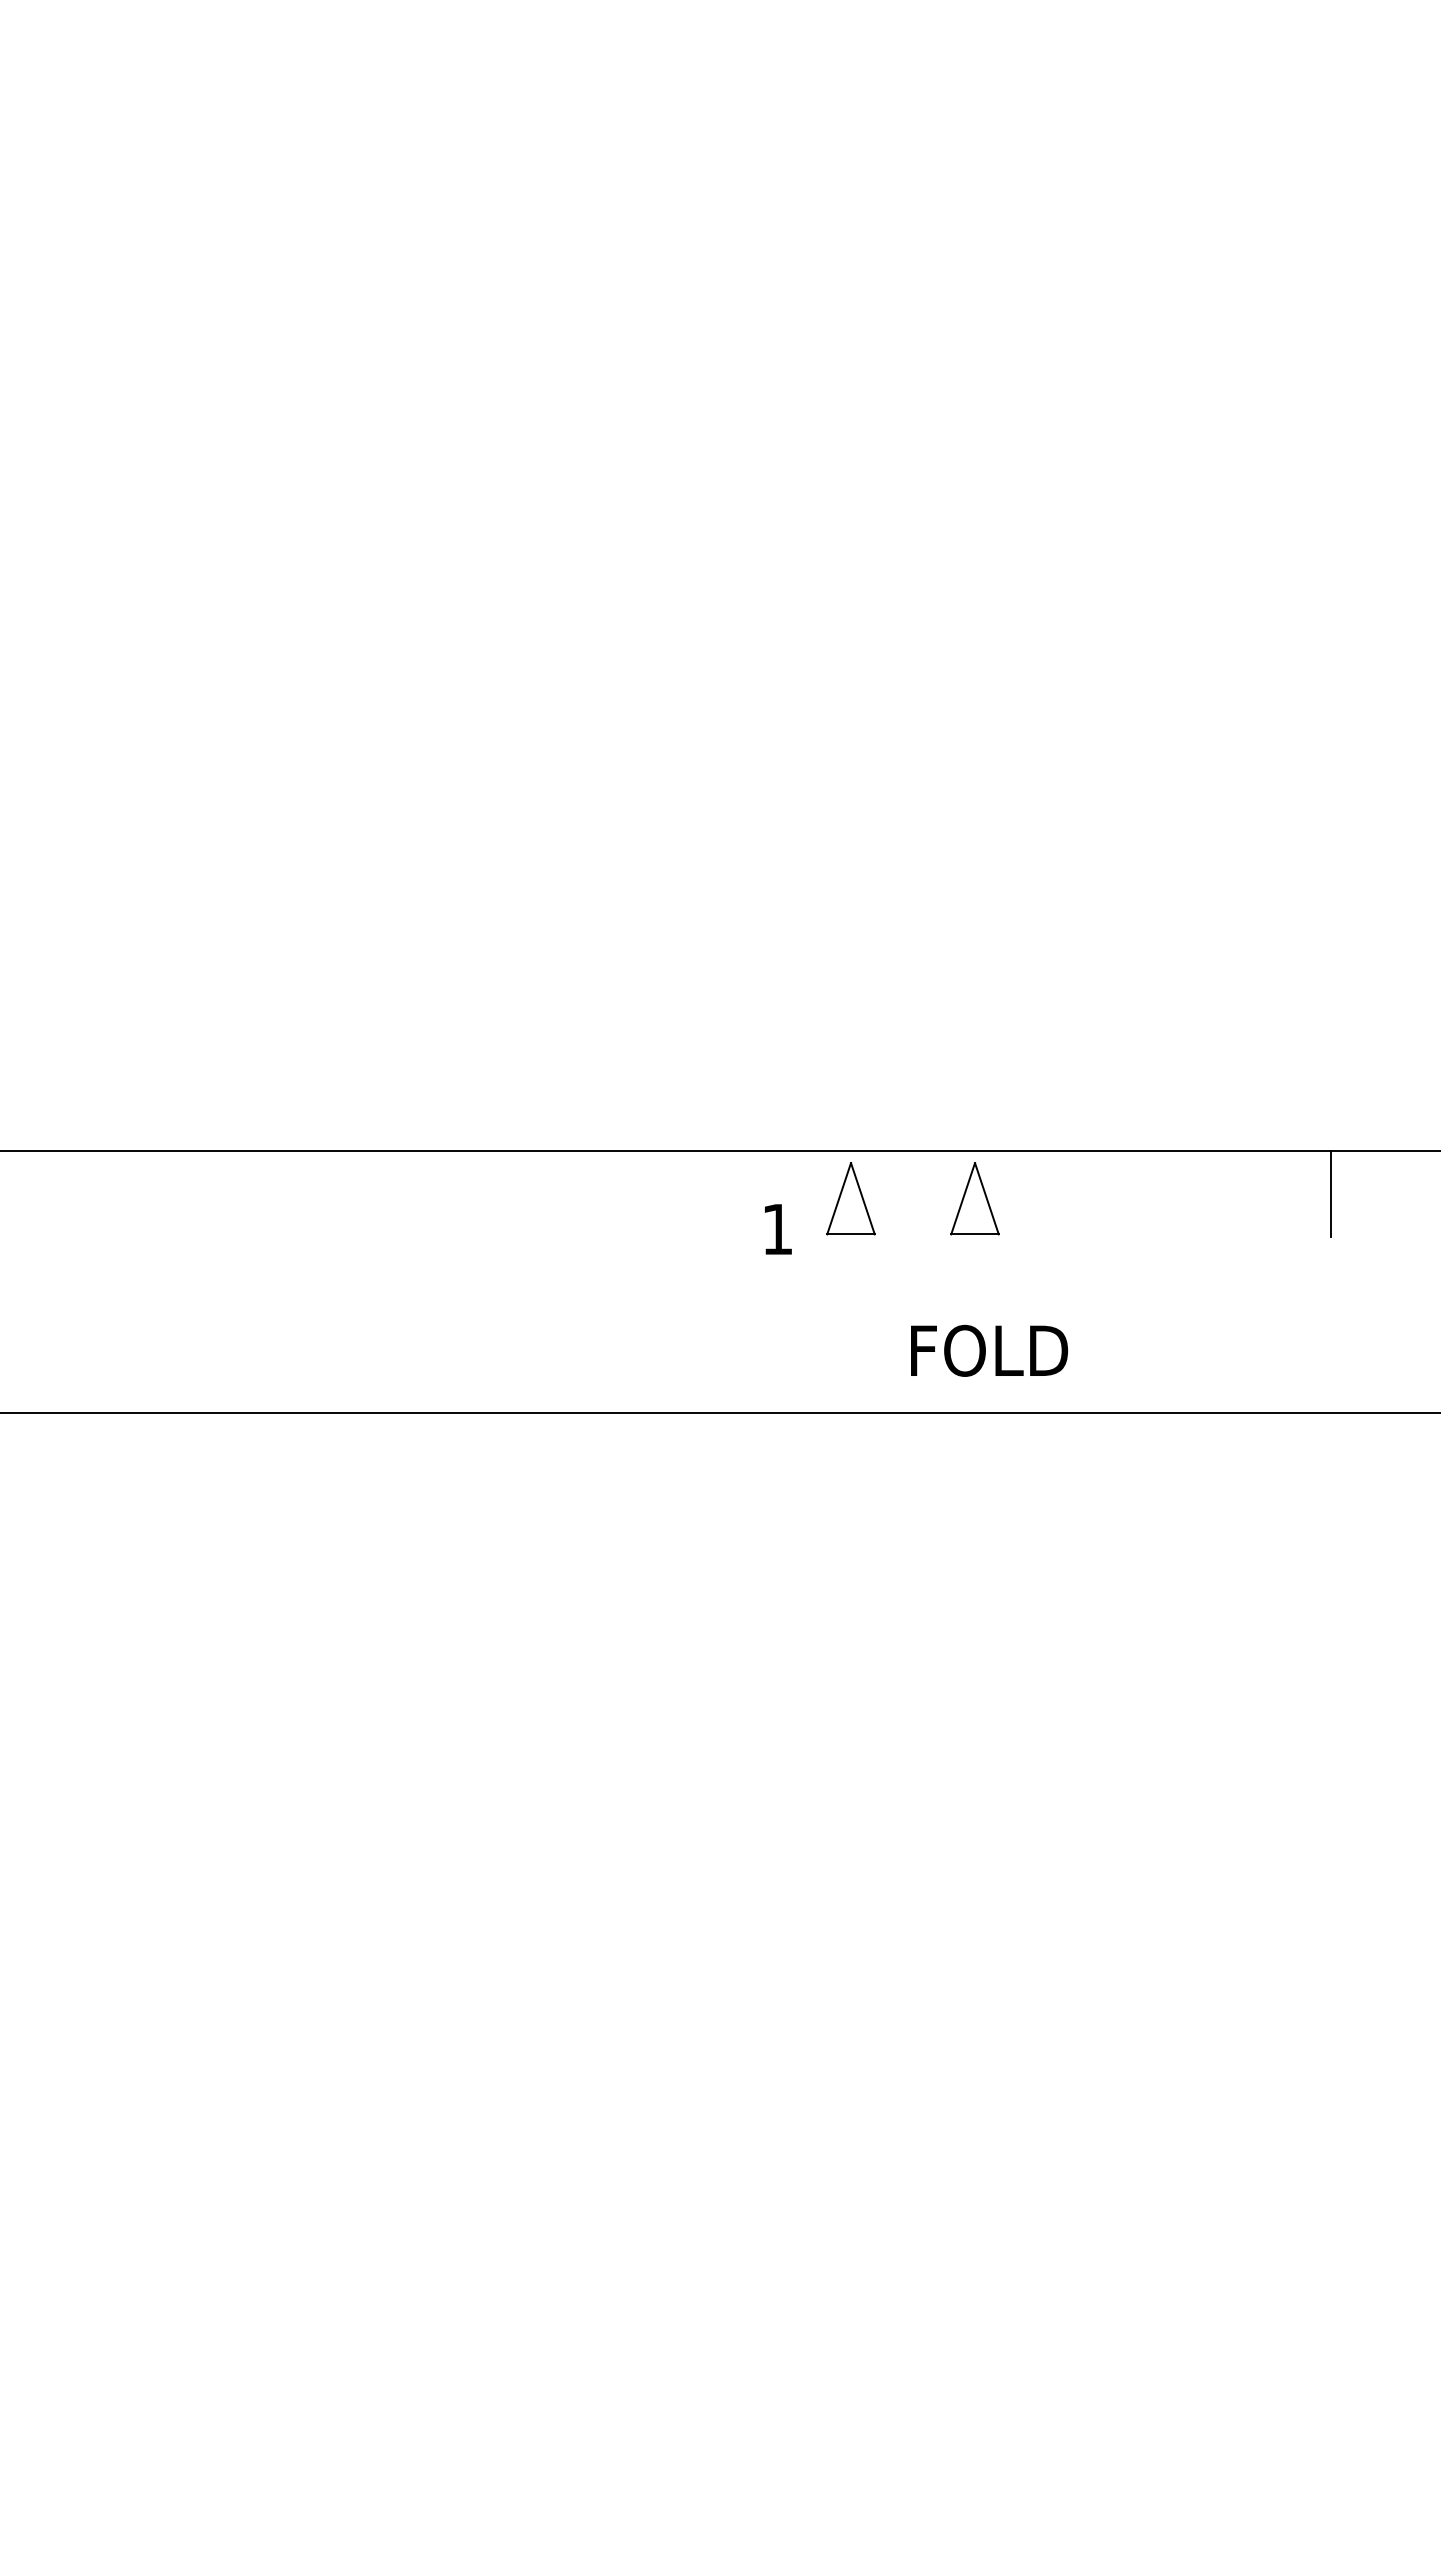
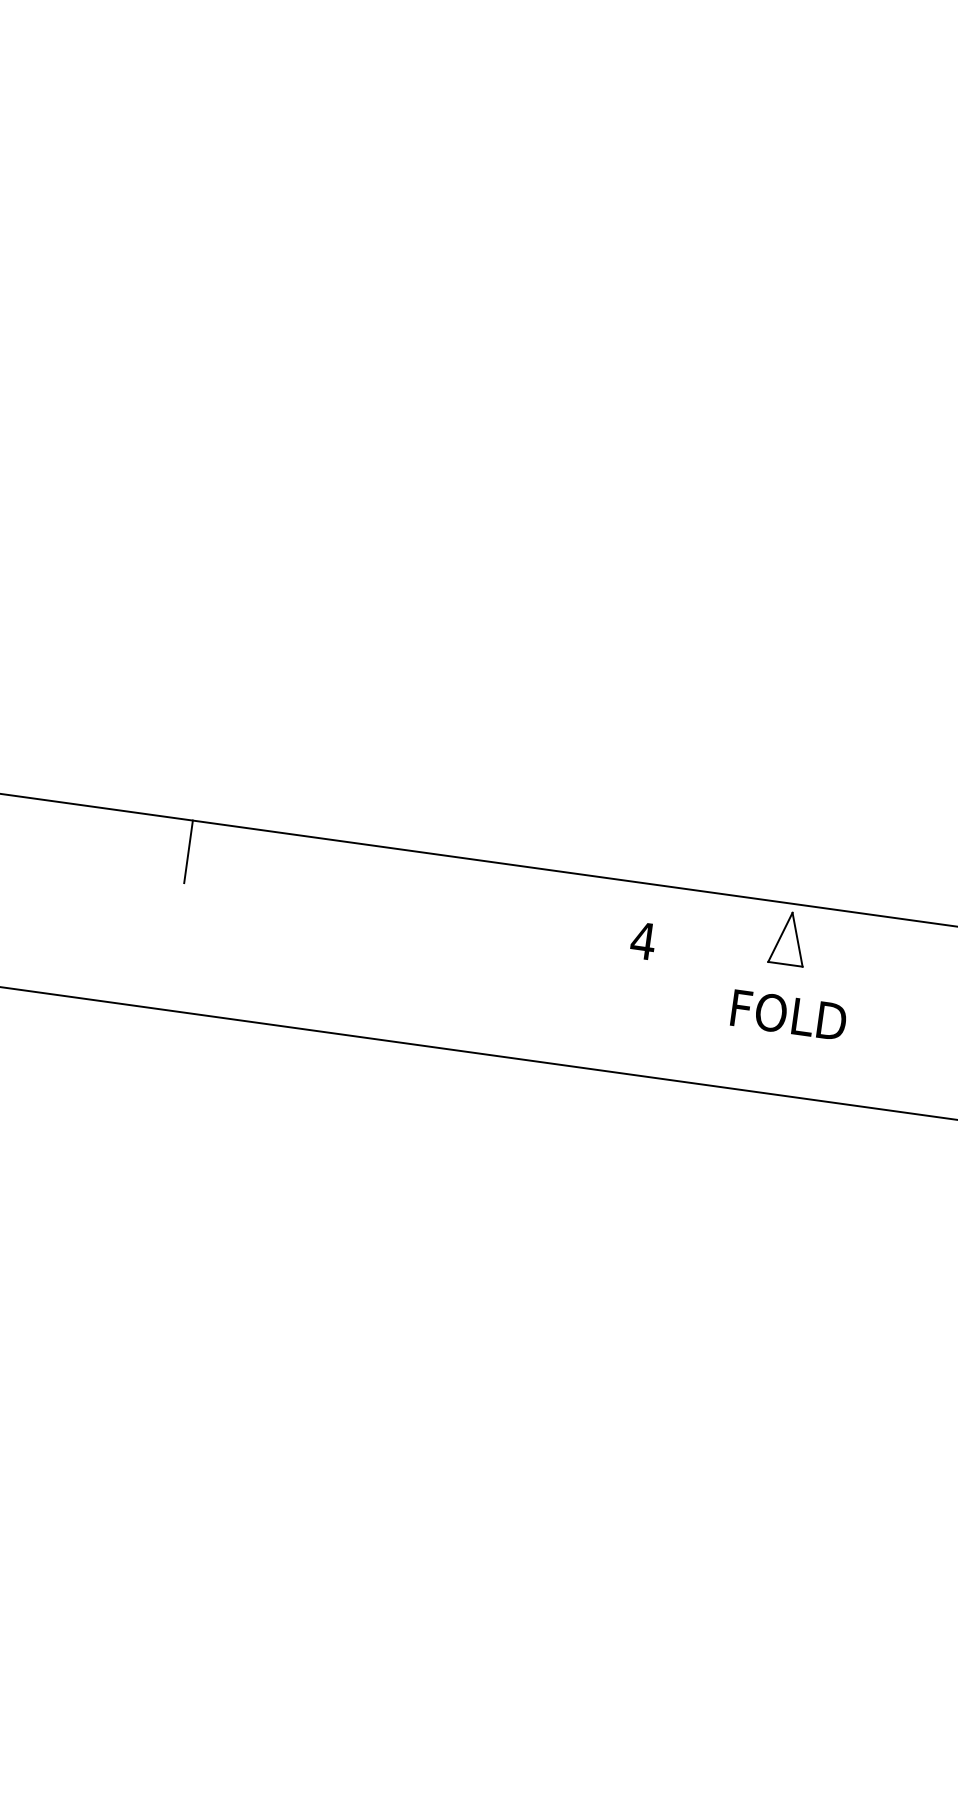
line: (143, 1193) -> (188, 851), added
part: (850, 1198) -> (699, 925), removed
text: (777, 1229) -> (643, 941), 1 -> 4
text: (989, 1350) -> (789, 1015), moved

